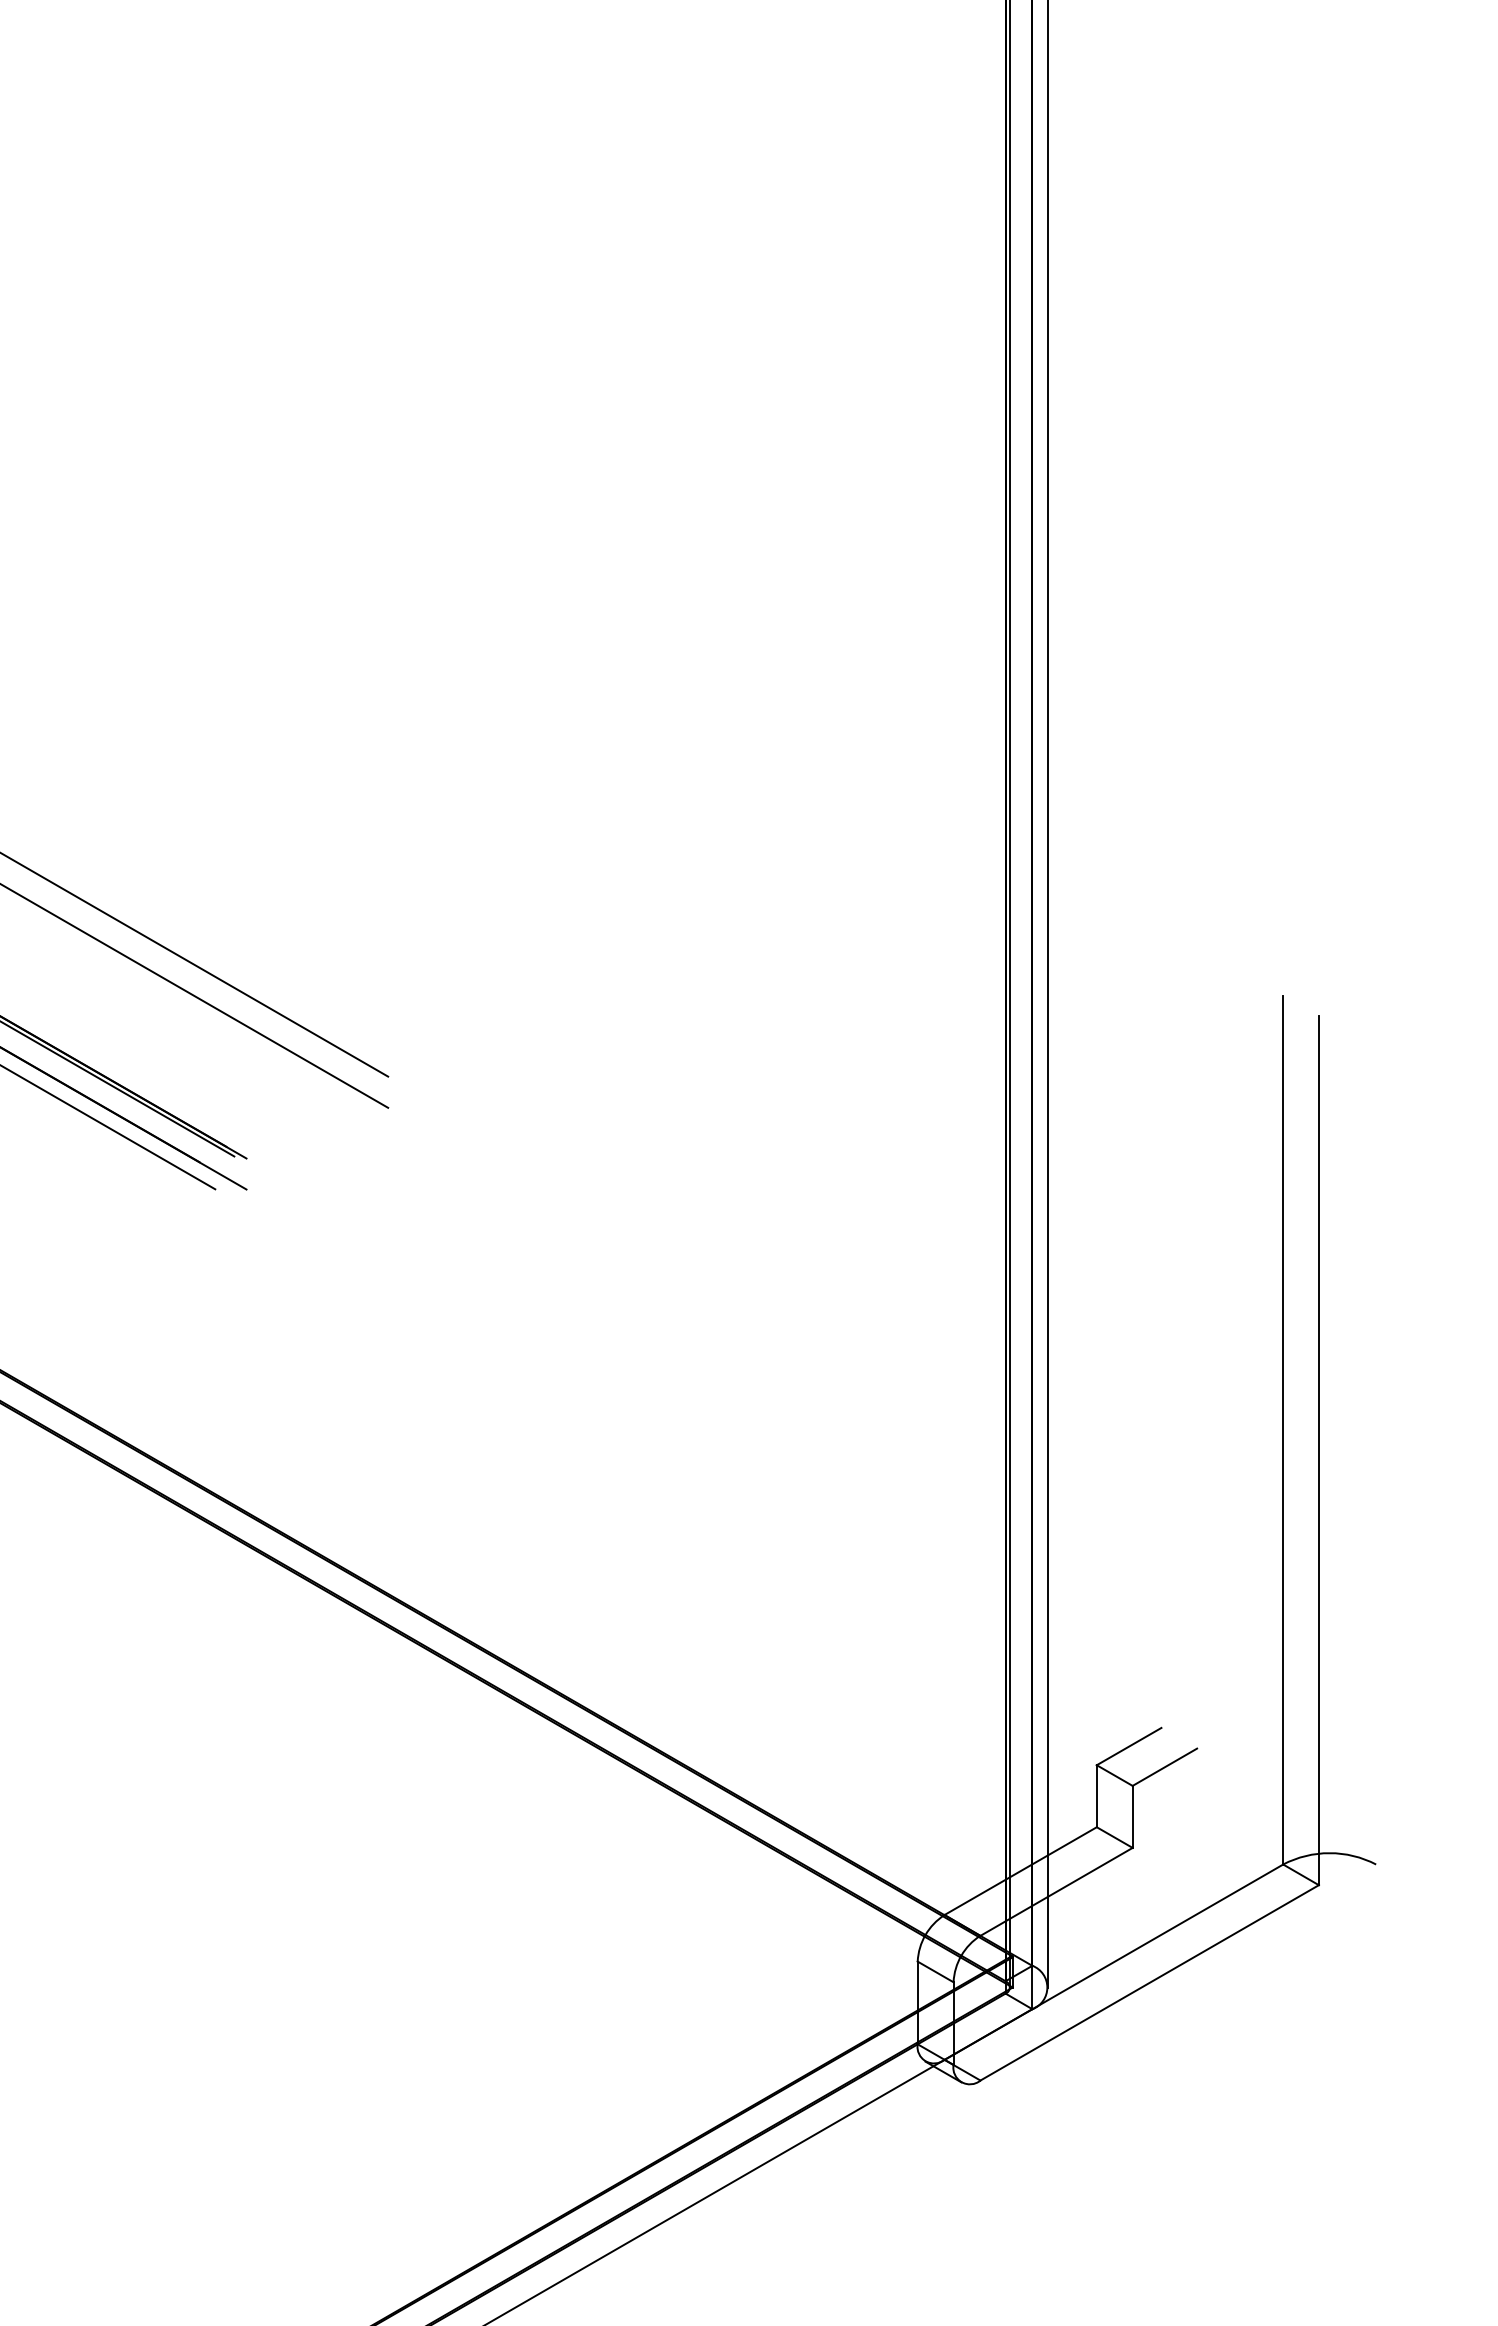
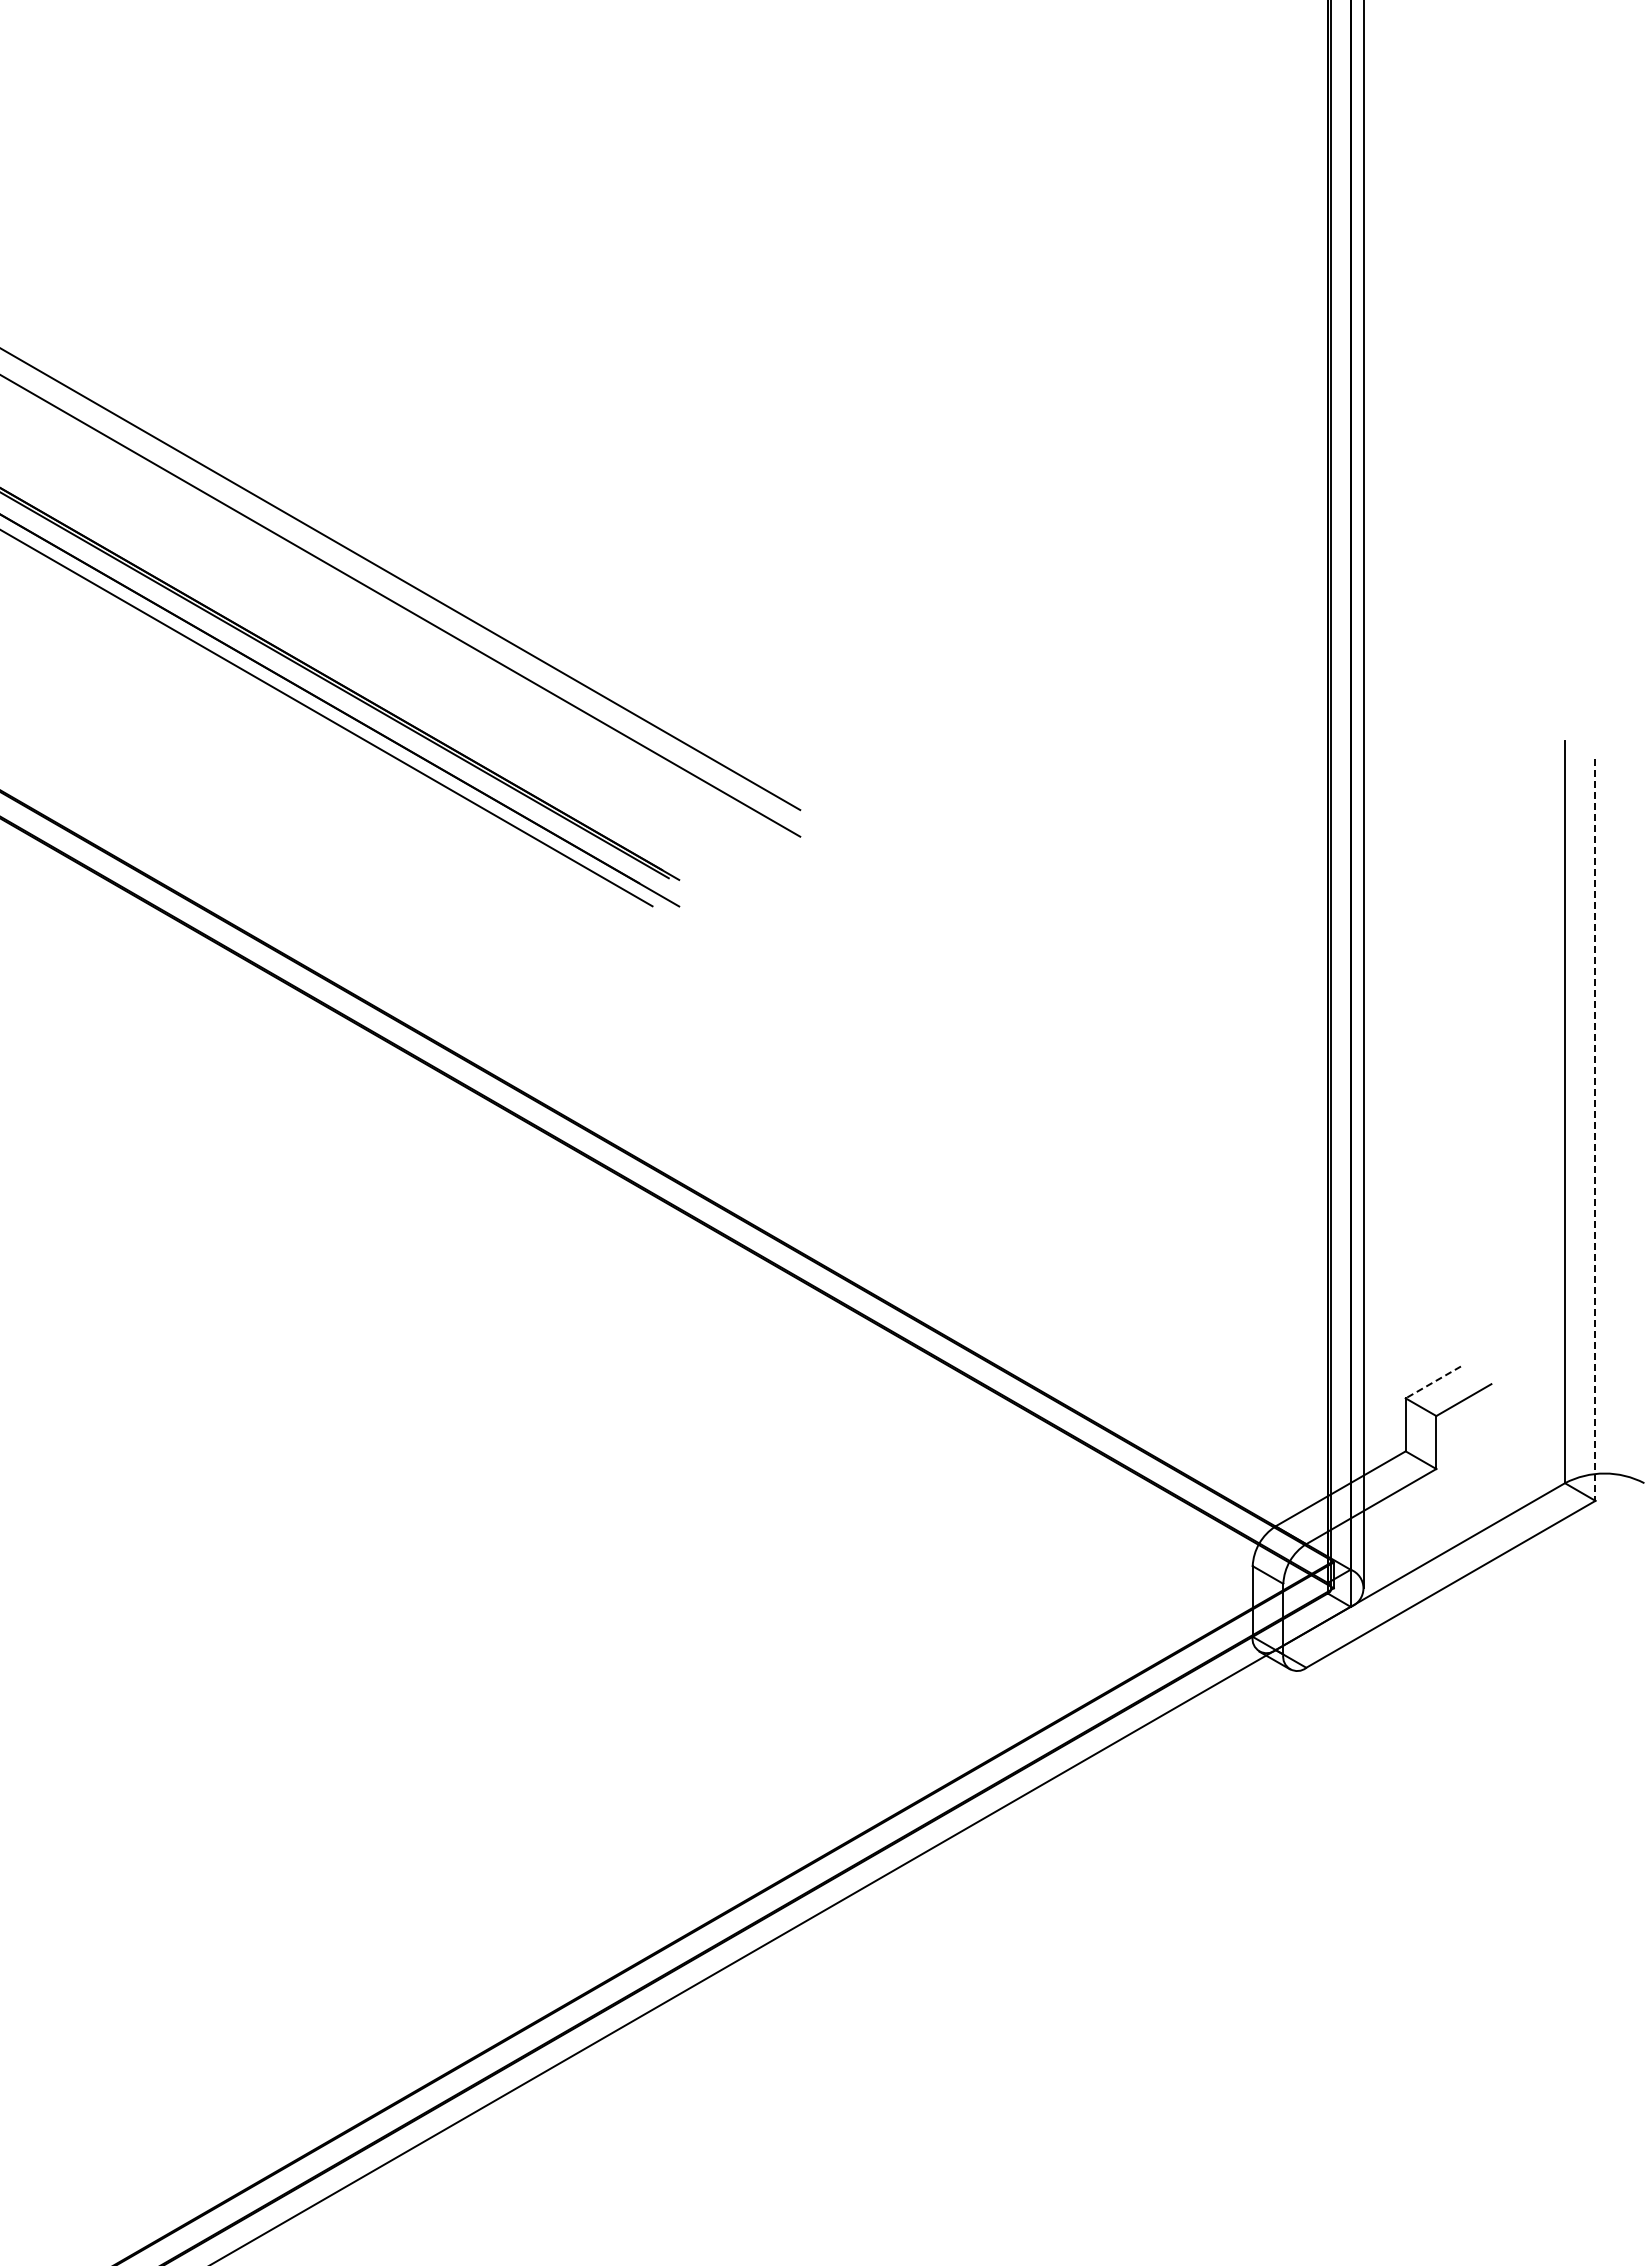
line: (1318, 1451) -> (1595, 1130), solid -> dashed
line: (1129, 1746) -> (1433, 1382), solid -> dashed

